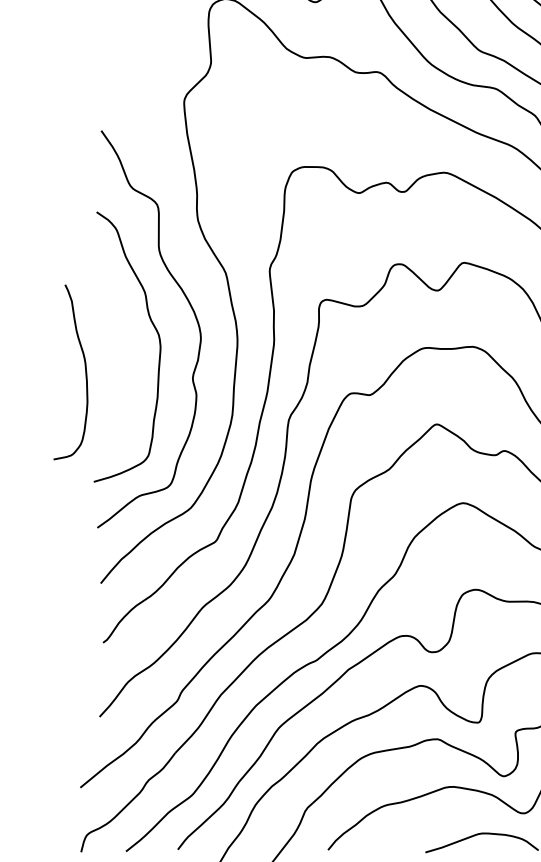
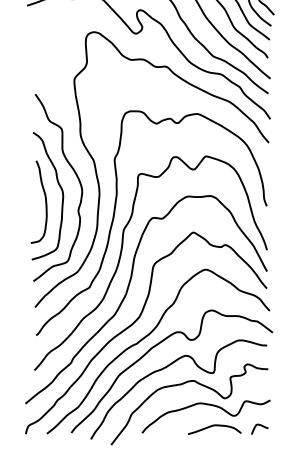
curve: (84, 371) -> (45, 201), moved

